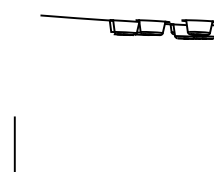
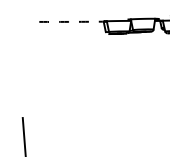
arc: (76, 18) -> (72, 22), solid -> dashed

